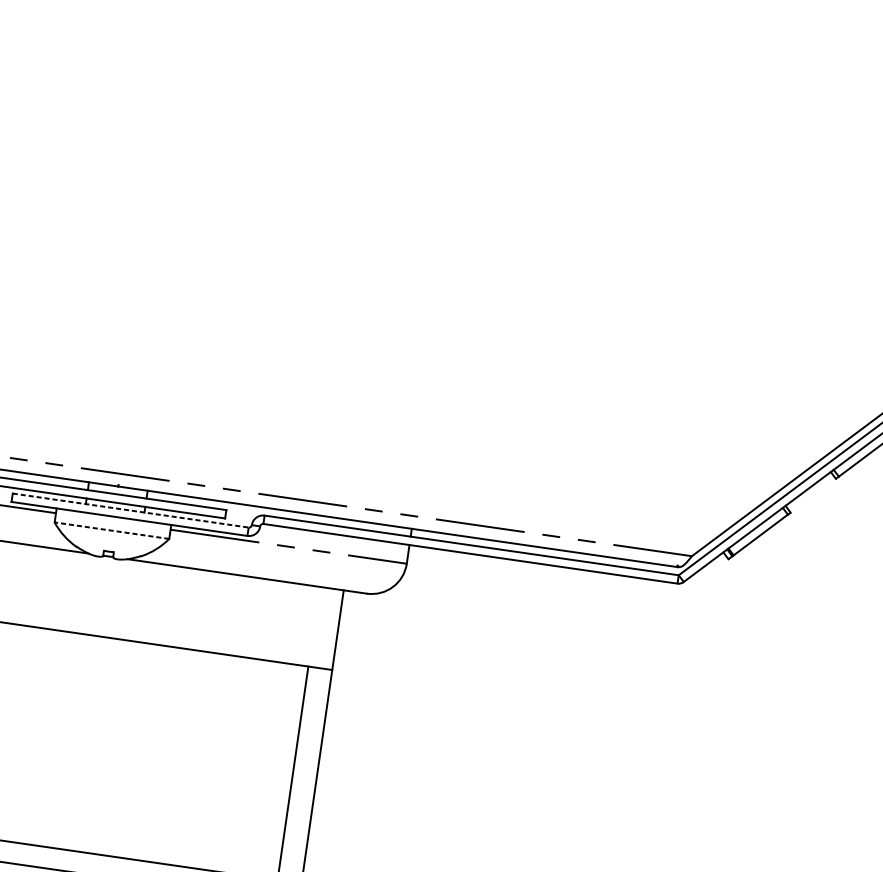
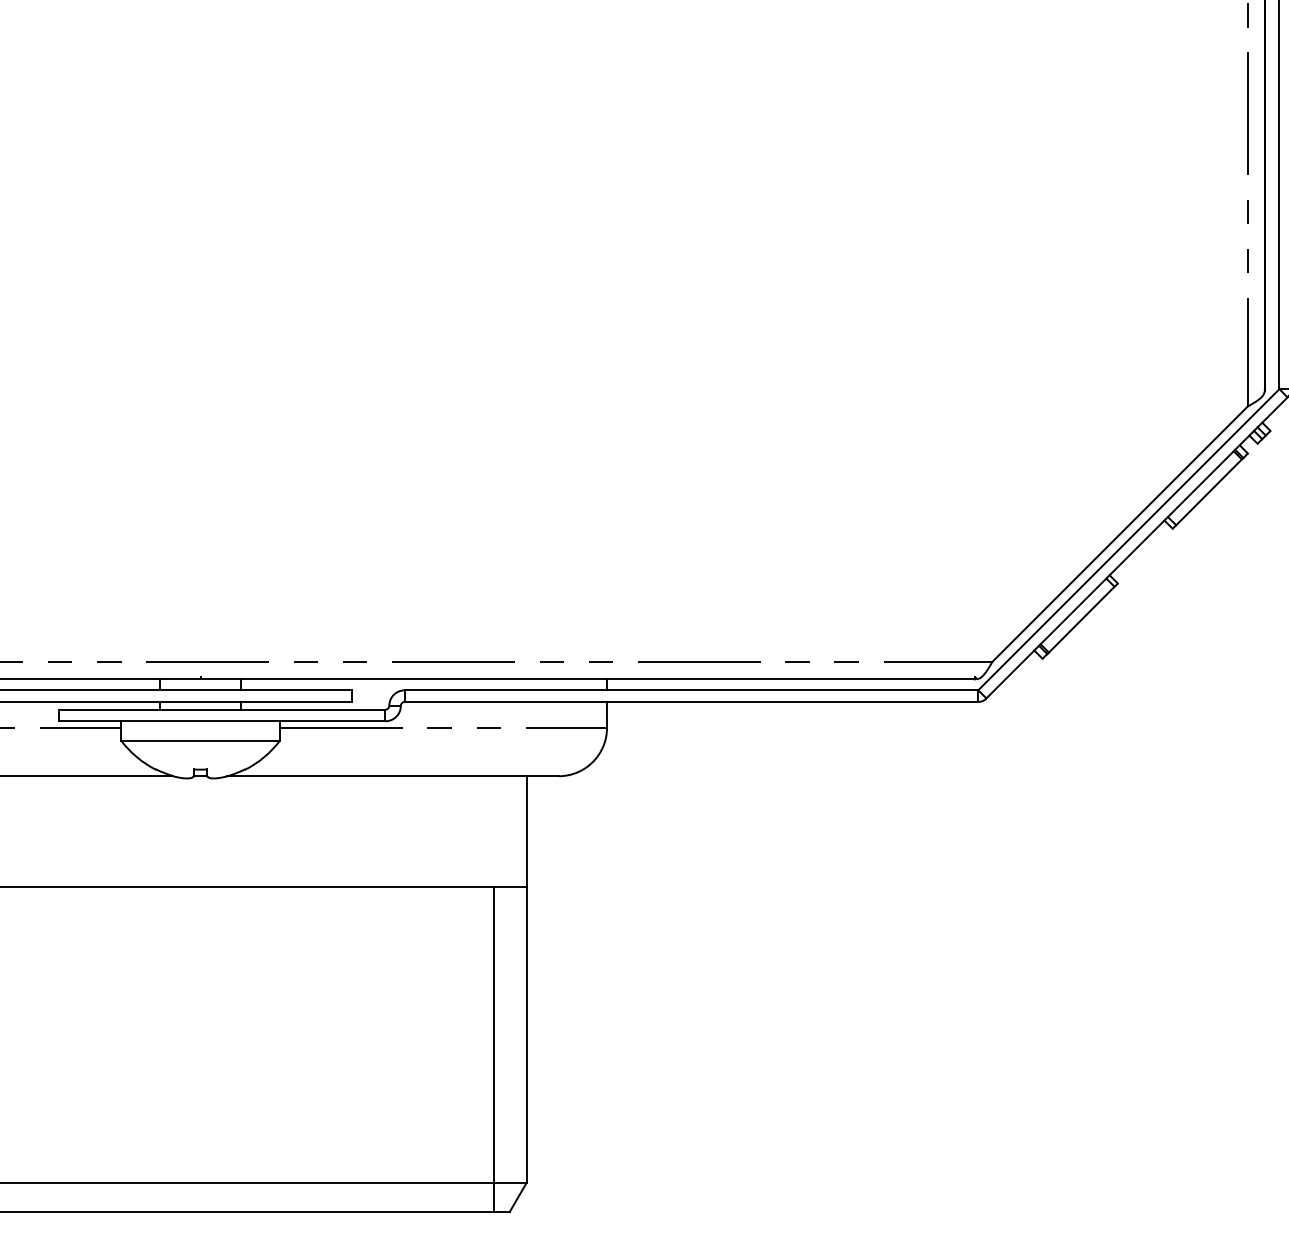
line: (131, 510) -> (222, 709), dashed -> solid
line: (111, 530) -> (200, 740), dashed -> solid

